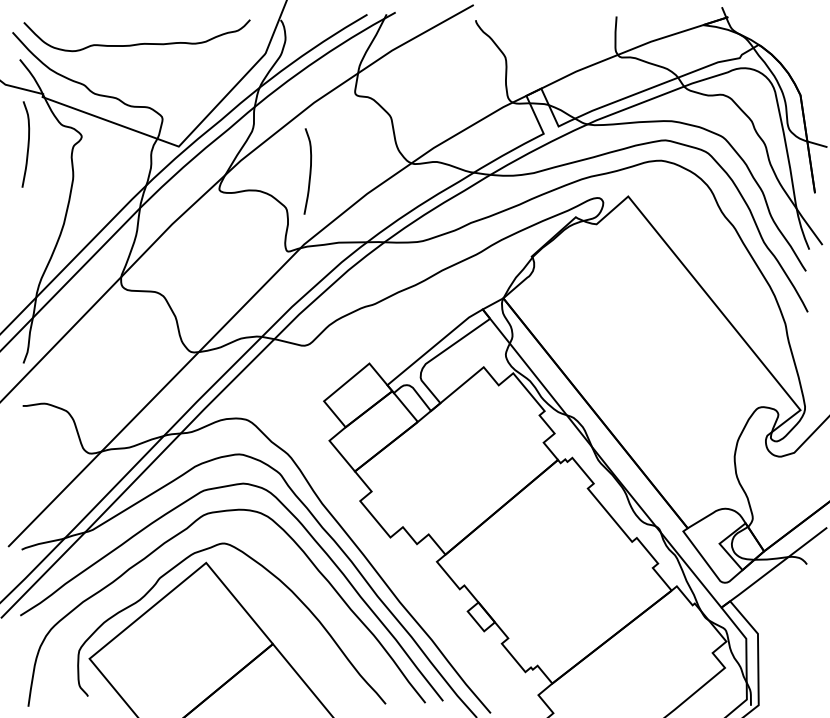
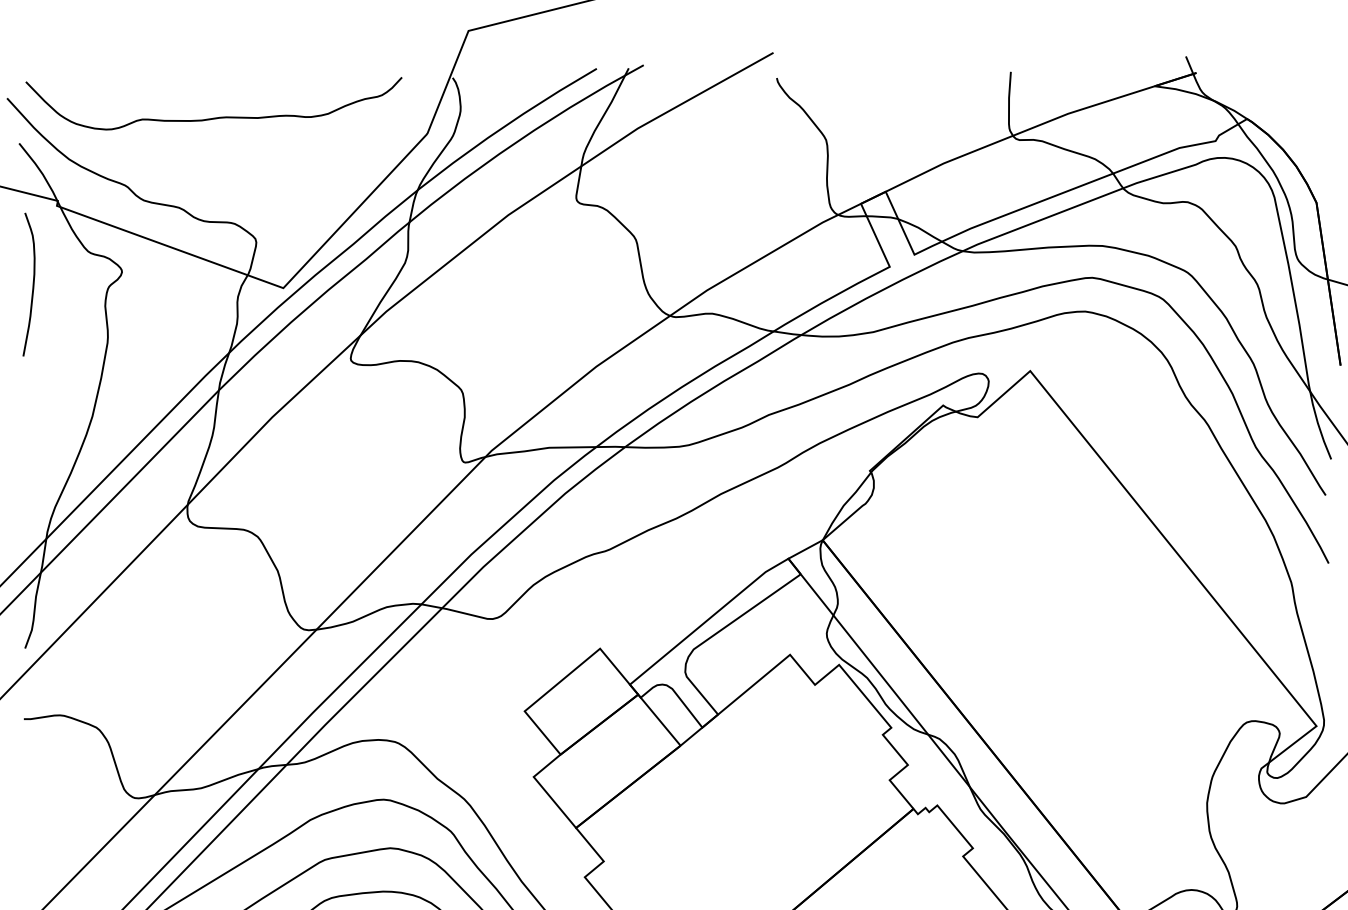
curve: (309, 171) -> (500, 329), removed

